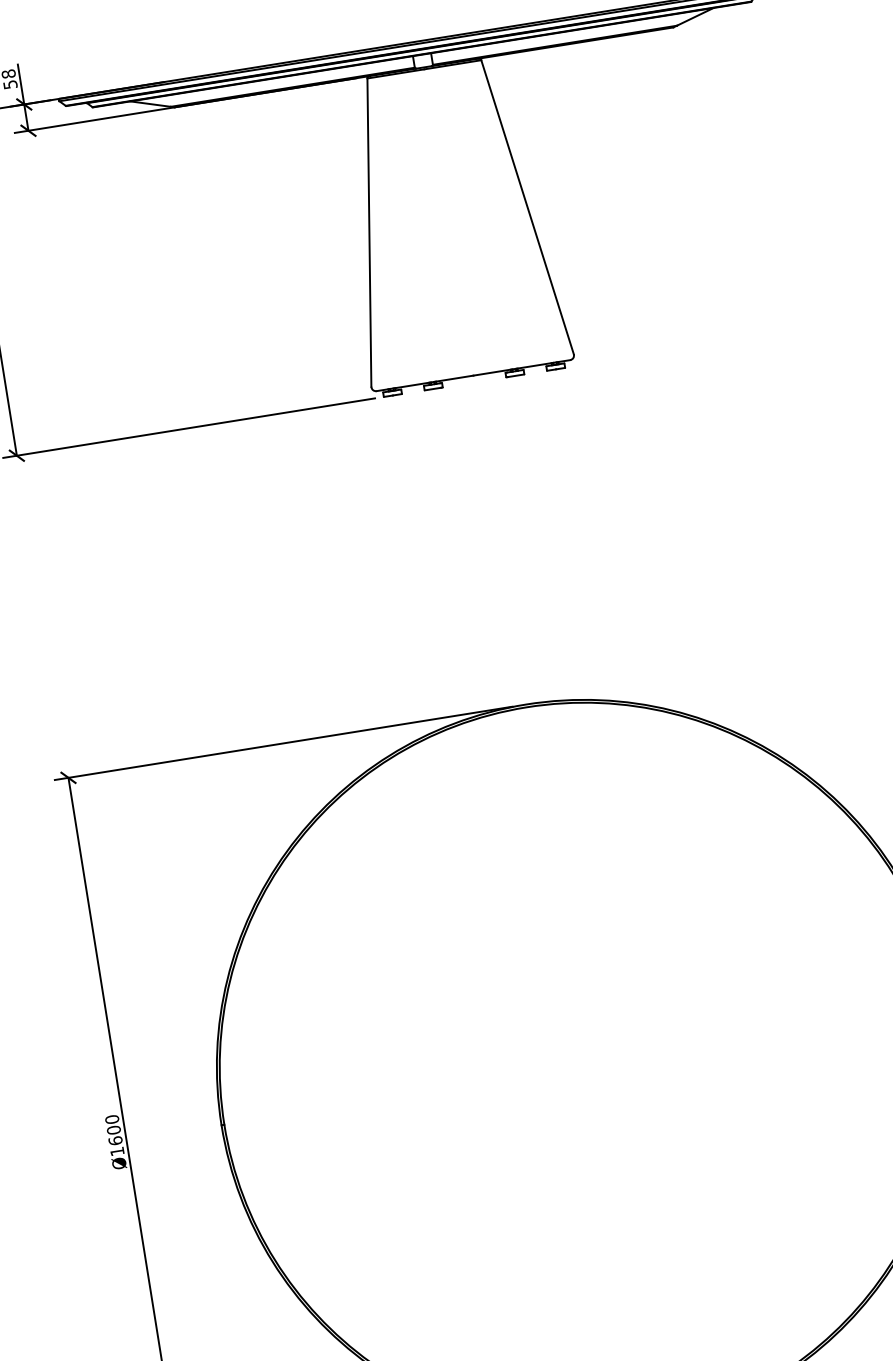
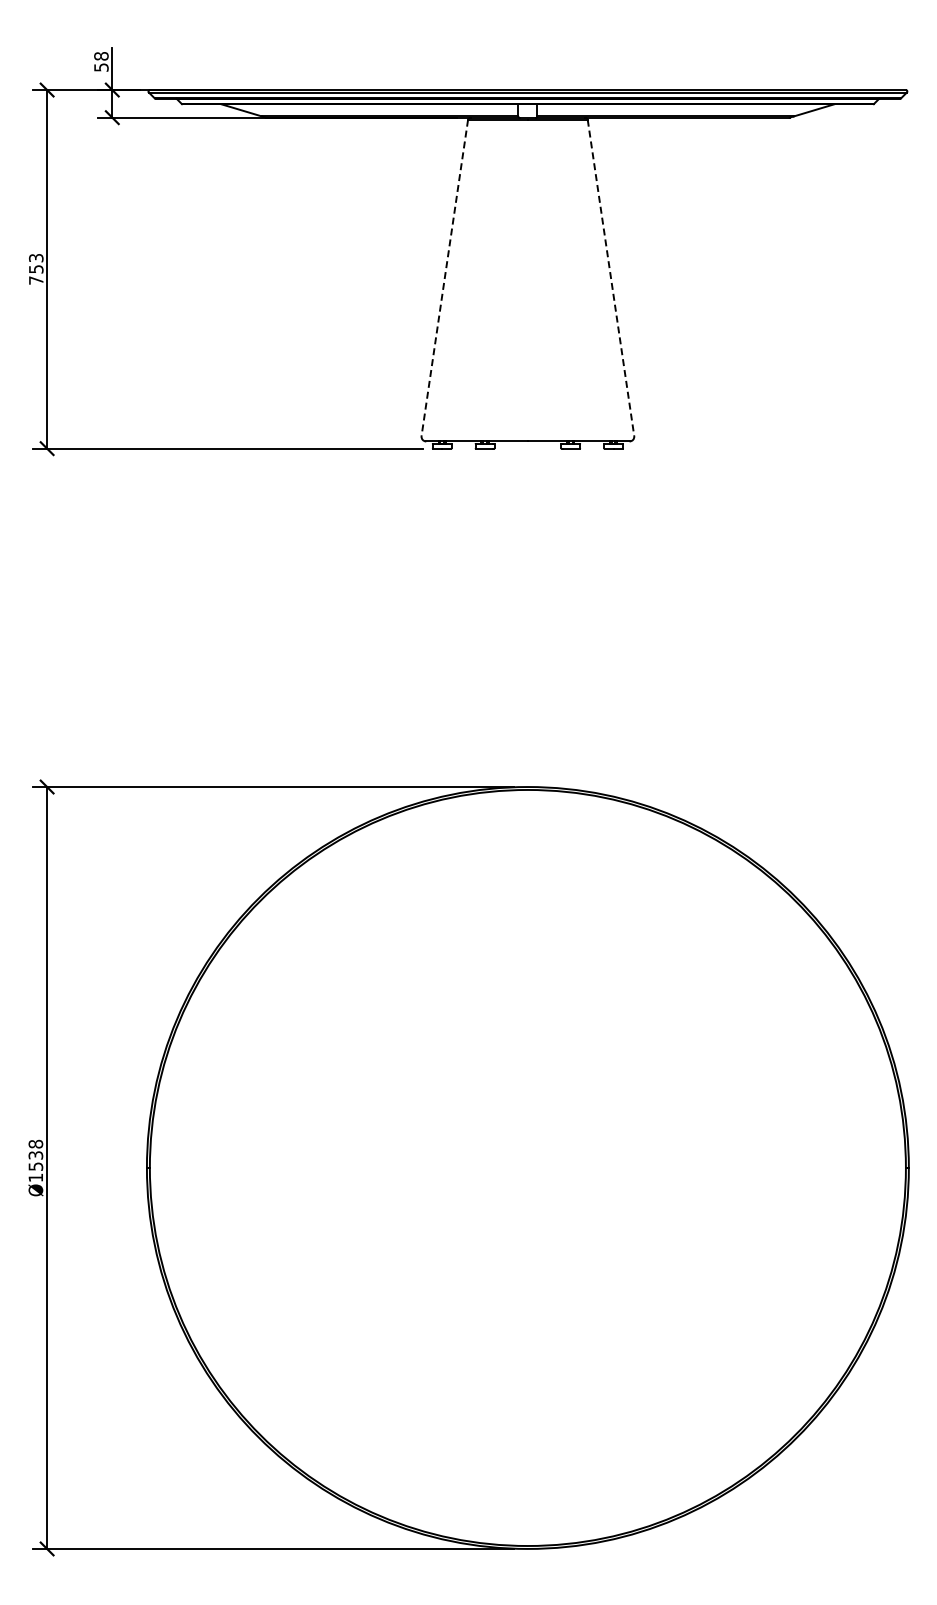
line: (527, 206) -> (610, 277), solid -> dashed
line: (369, 232) -> (444, 277), solid -> dashed
text: (113, 1129) -> (35, 1154), Ø1600 -> Ø1538

